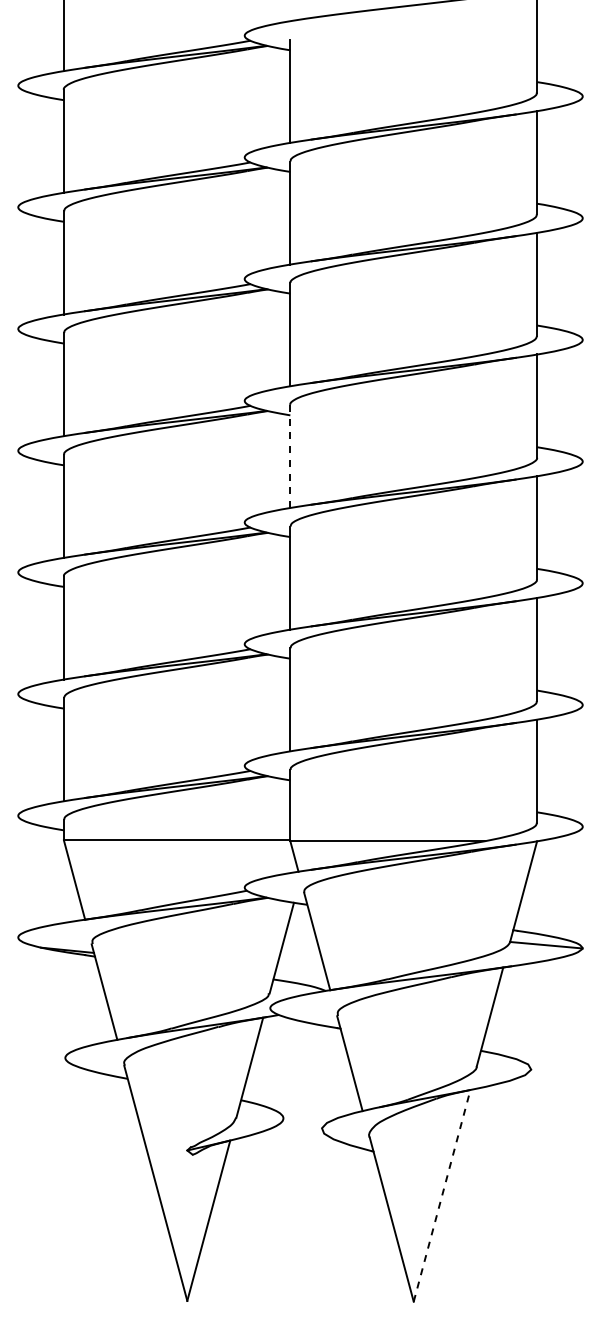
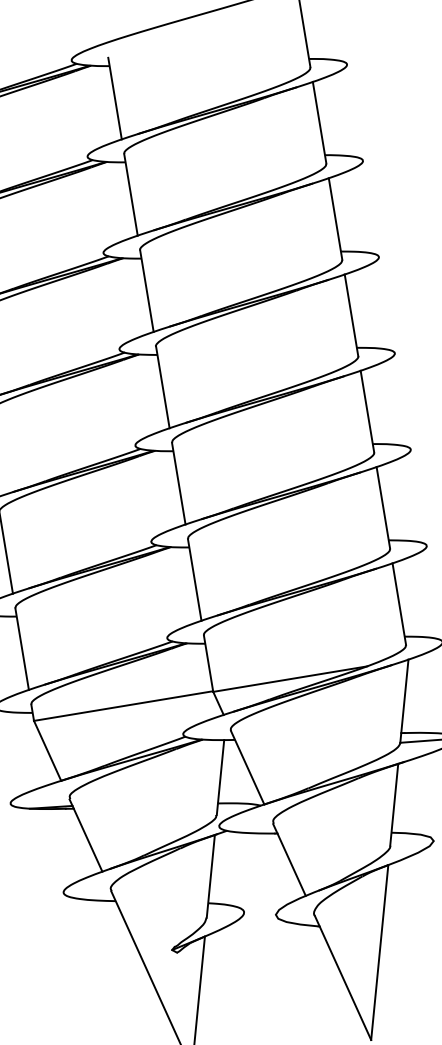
line: (290, 456) -> (162, 387), dashed -> solid
line: (442, 1195) -> (380, 952), dashed -> solid

